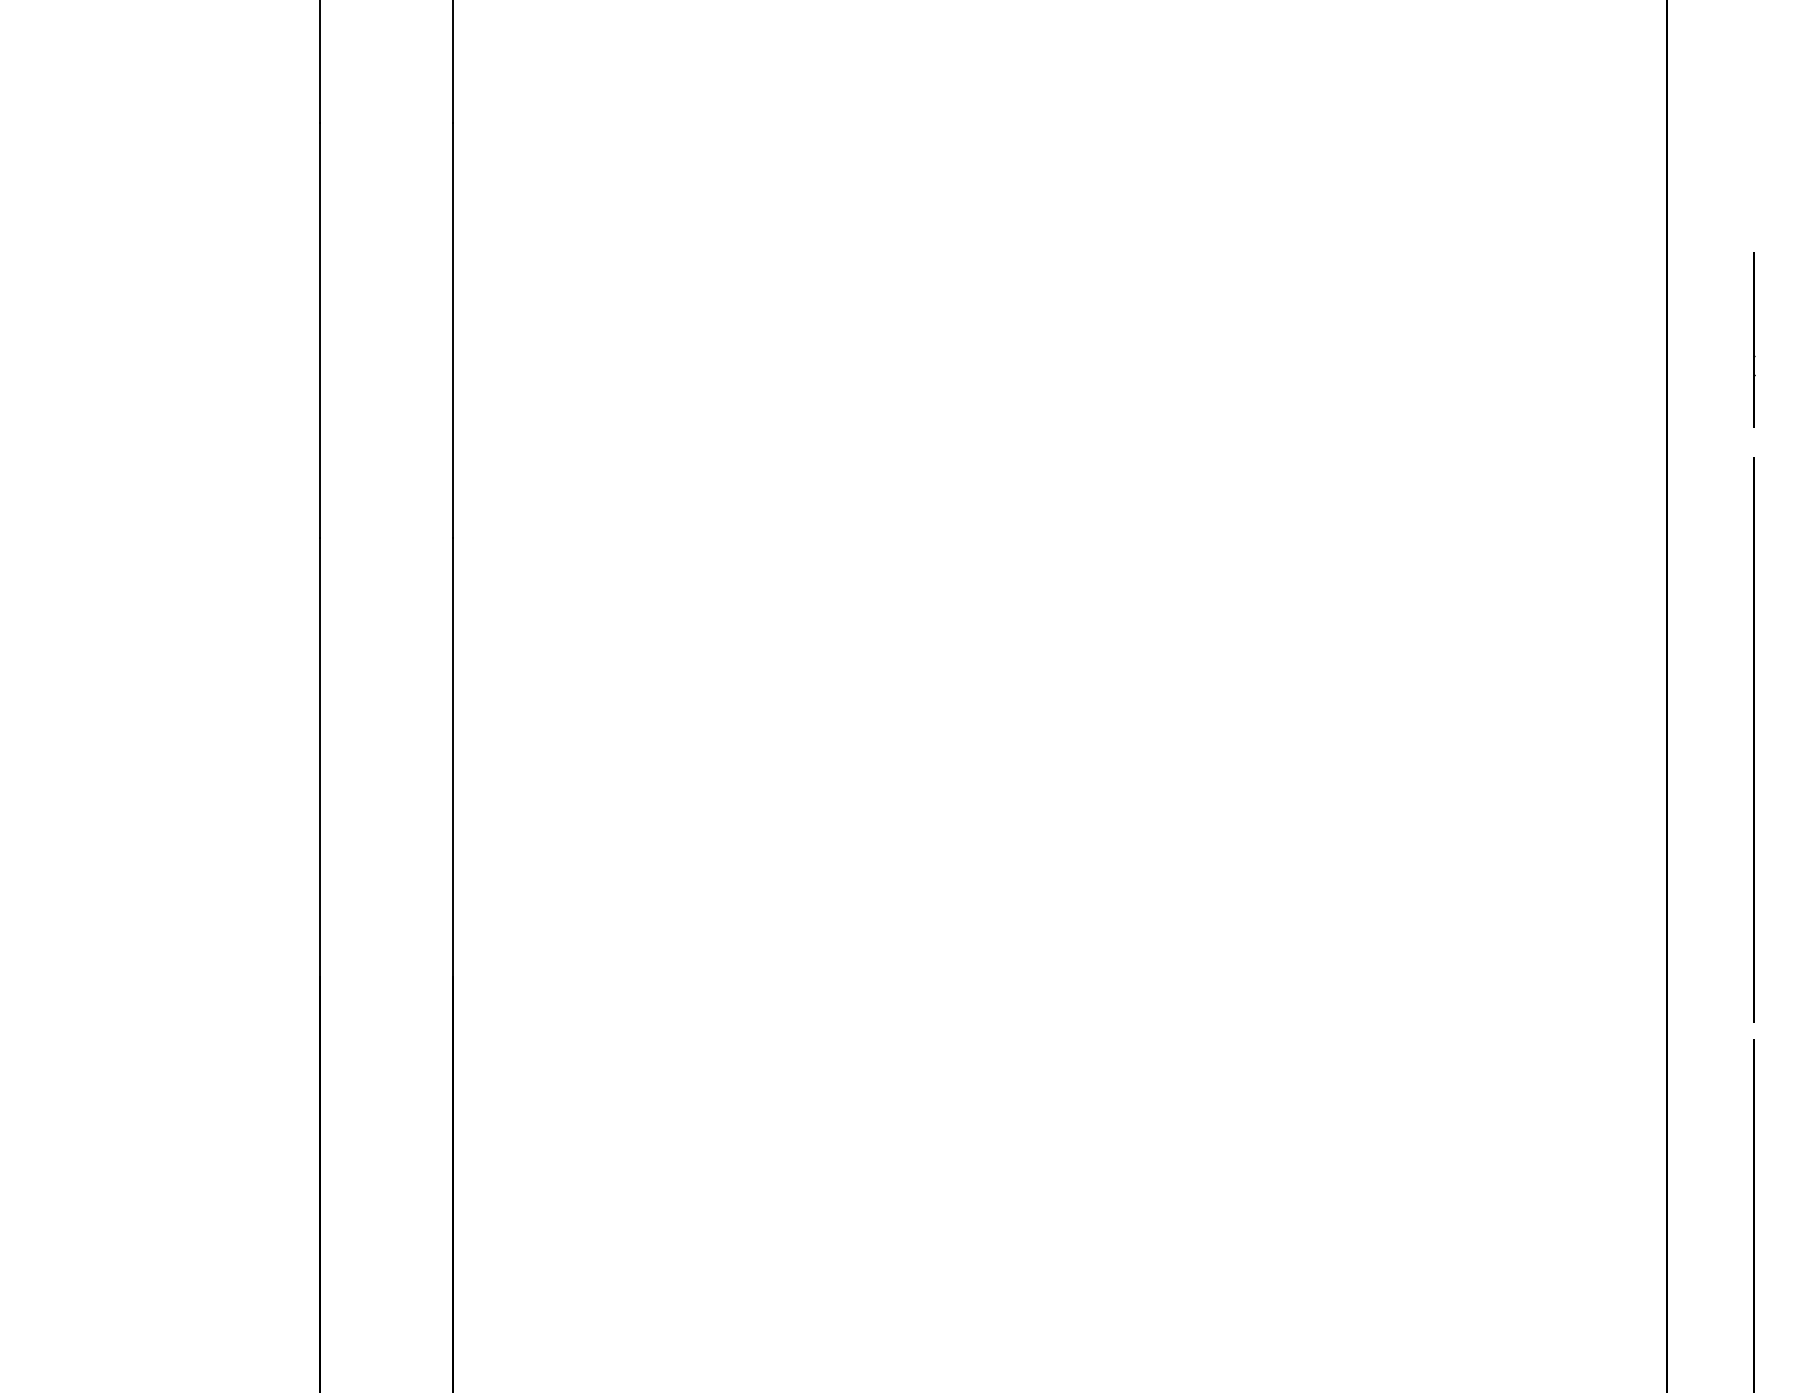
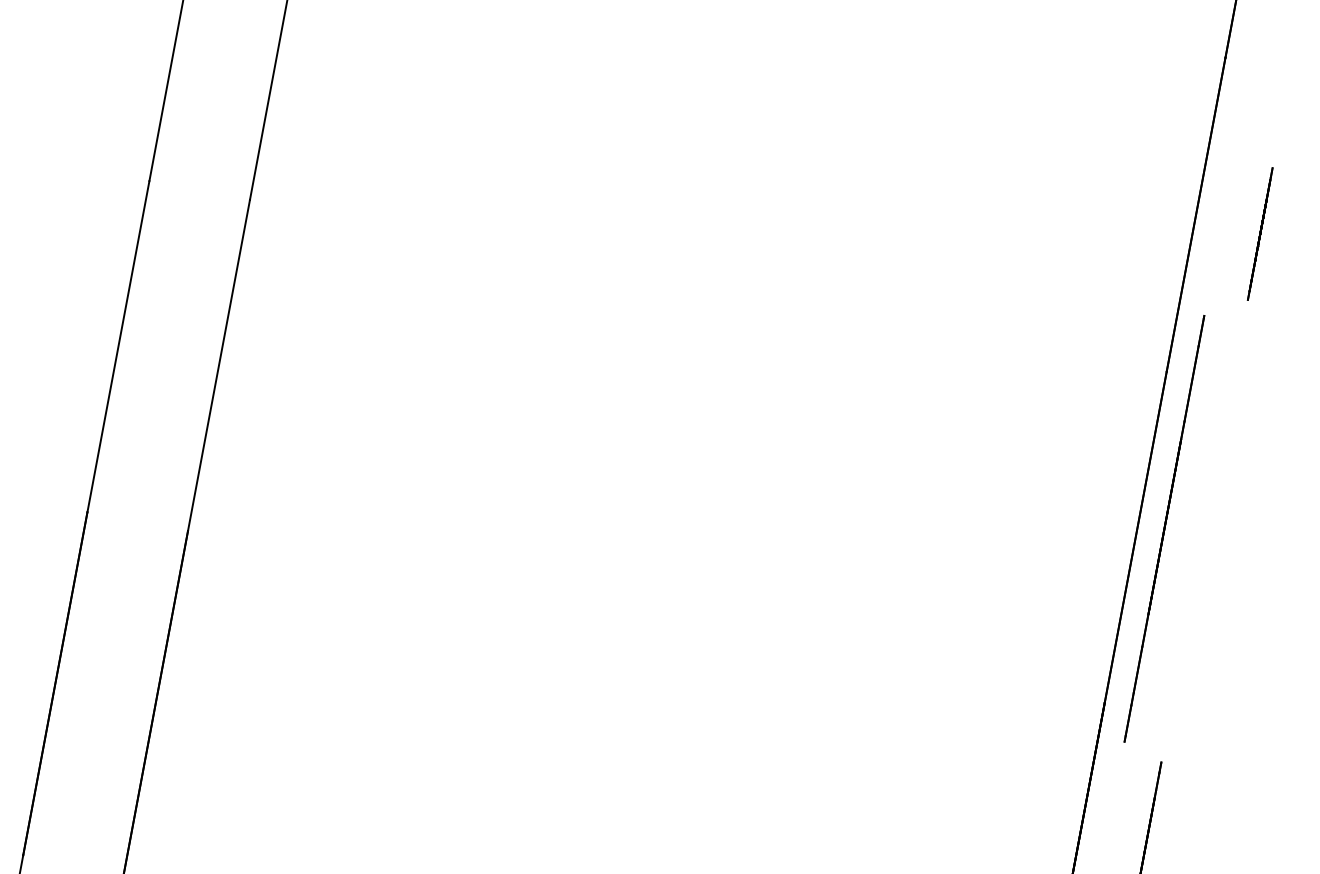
line: (1753, 739) -> (1164, 528), moved

